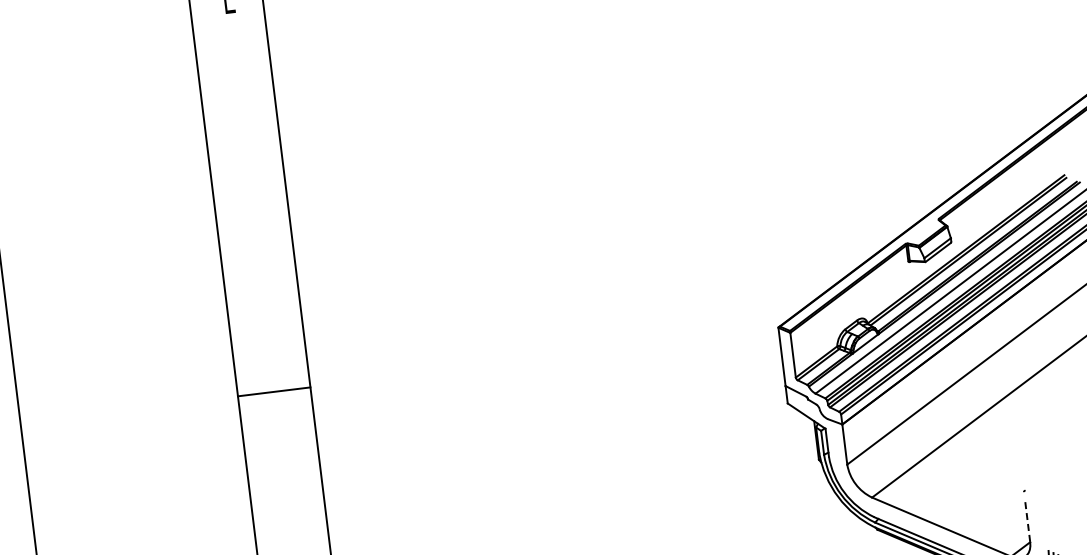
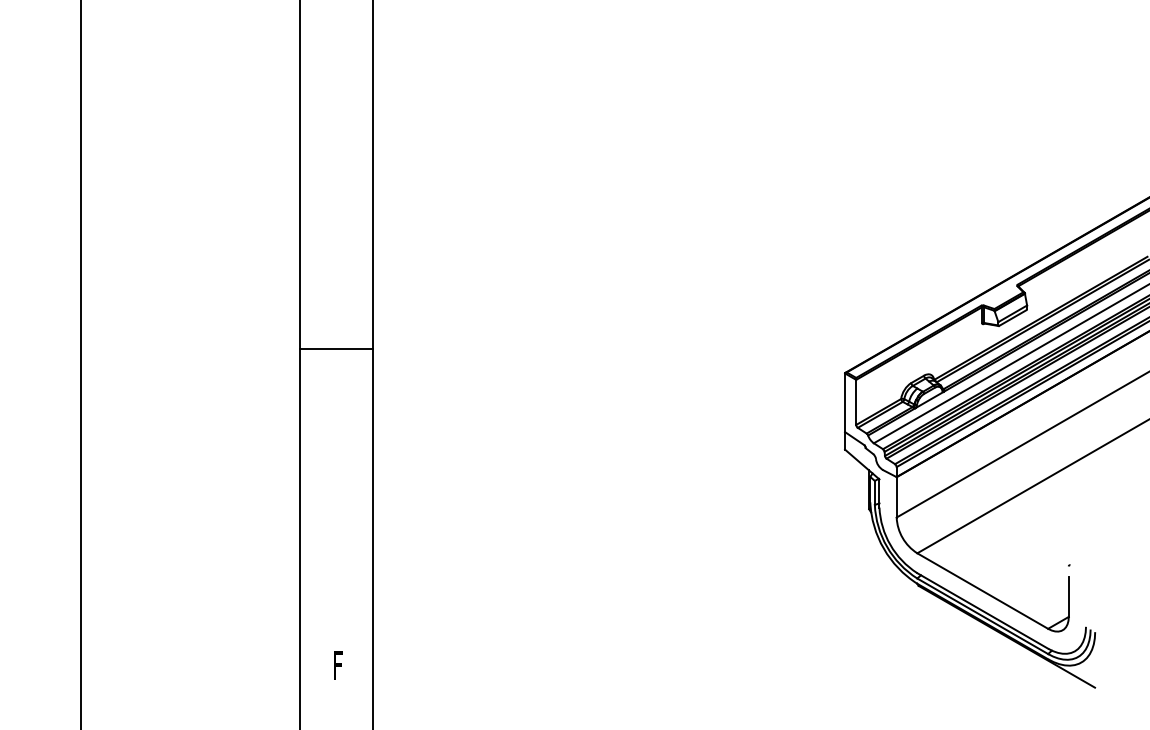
line: (273, 391) -> (336, 348), moved
line: (1027, 523) -> (1068, 597), dashed -> solid

